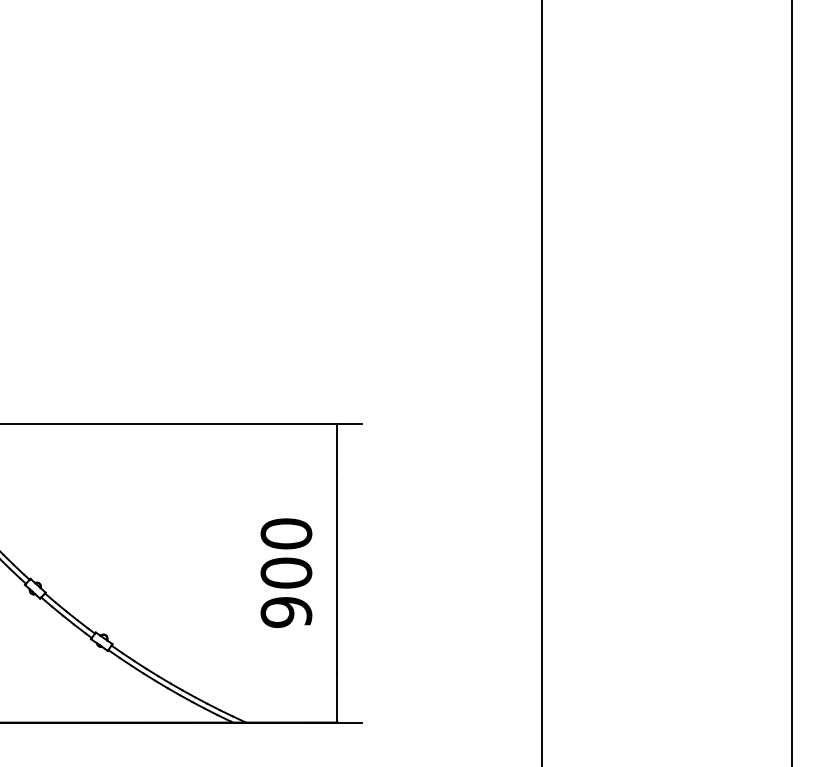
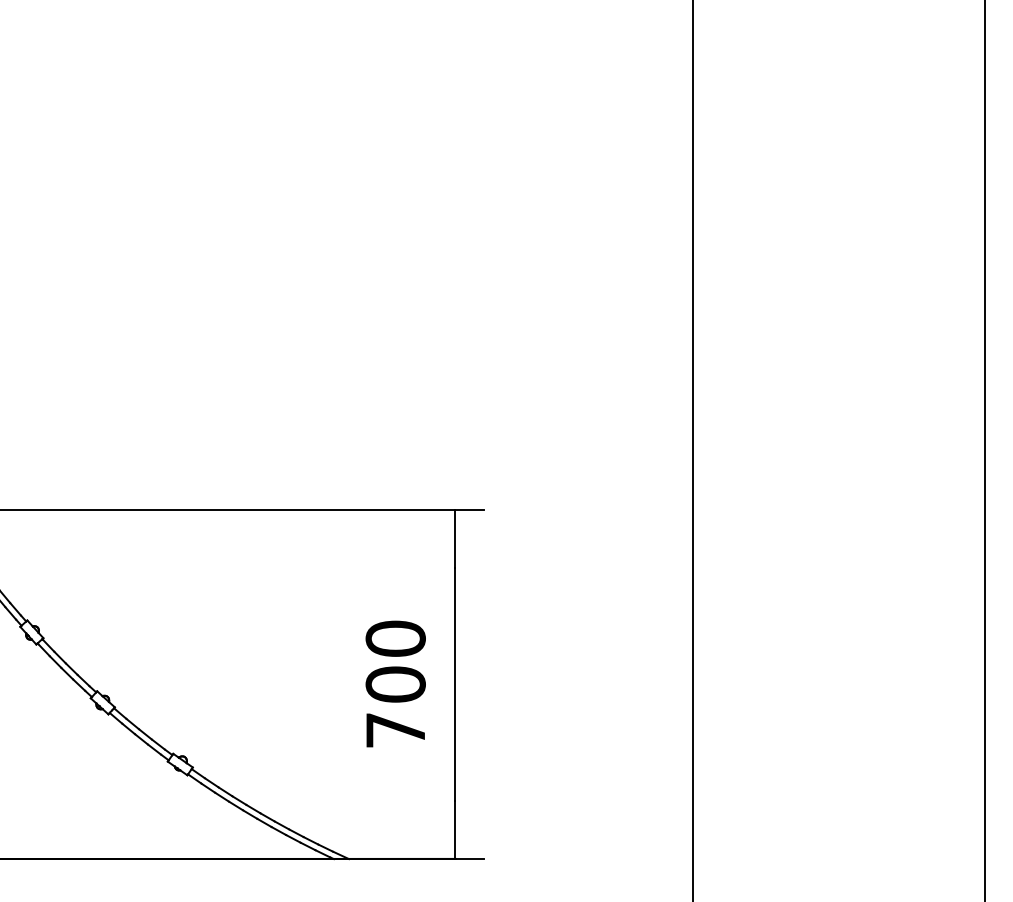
text: (286, 612) -> (395, 730), 900 -> 700

